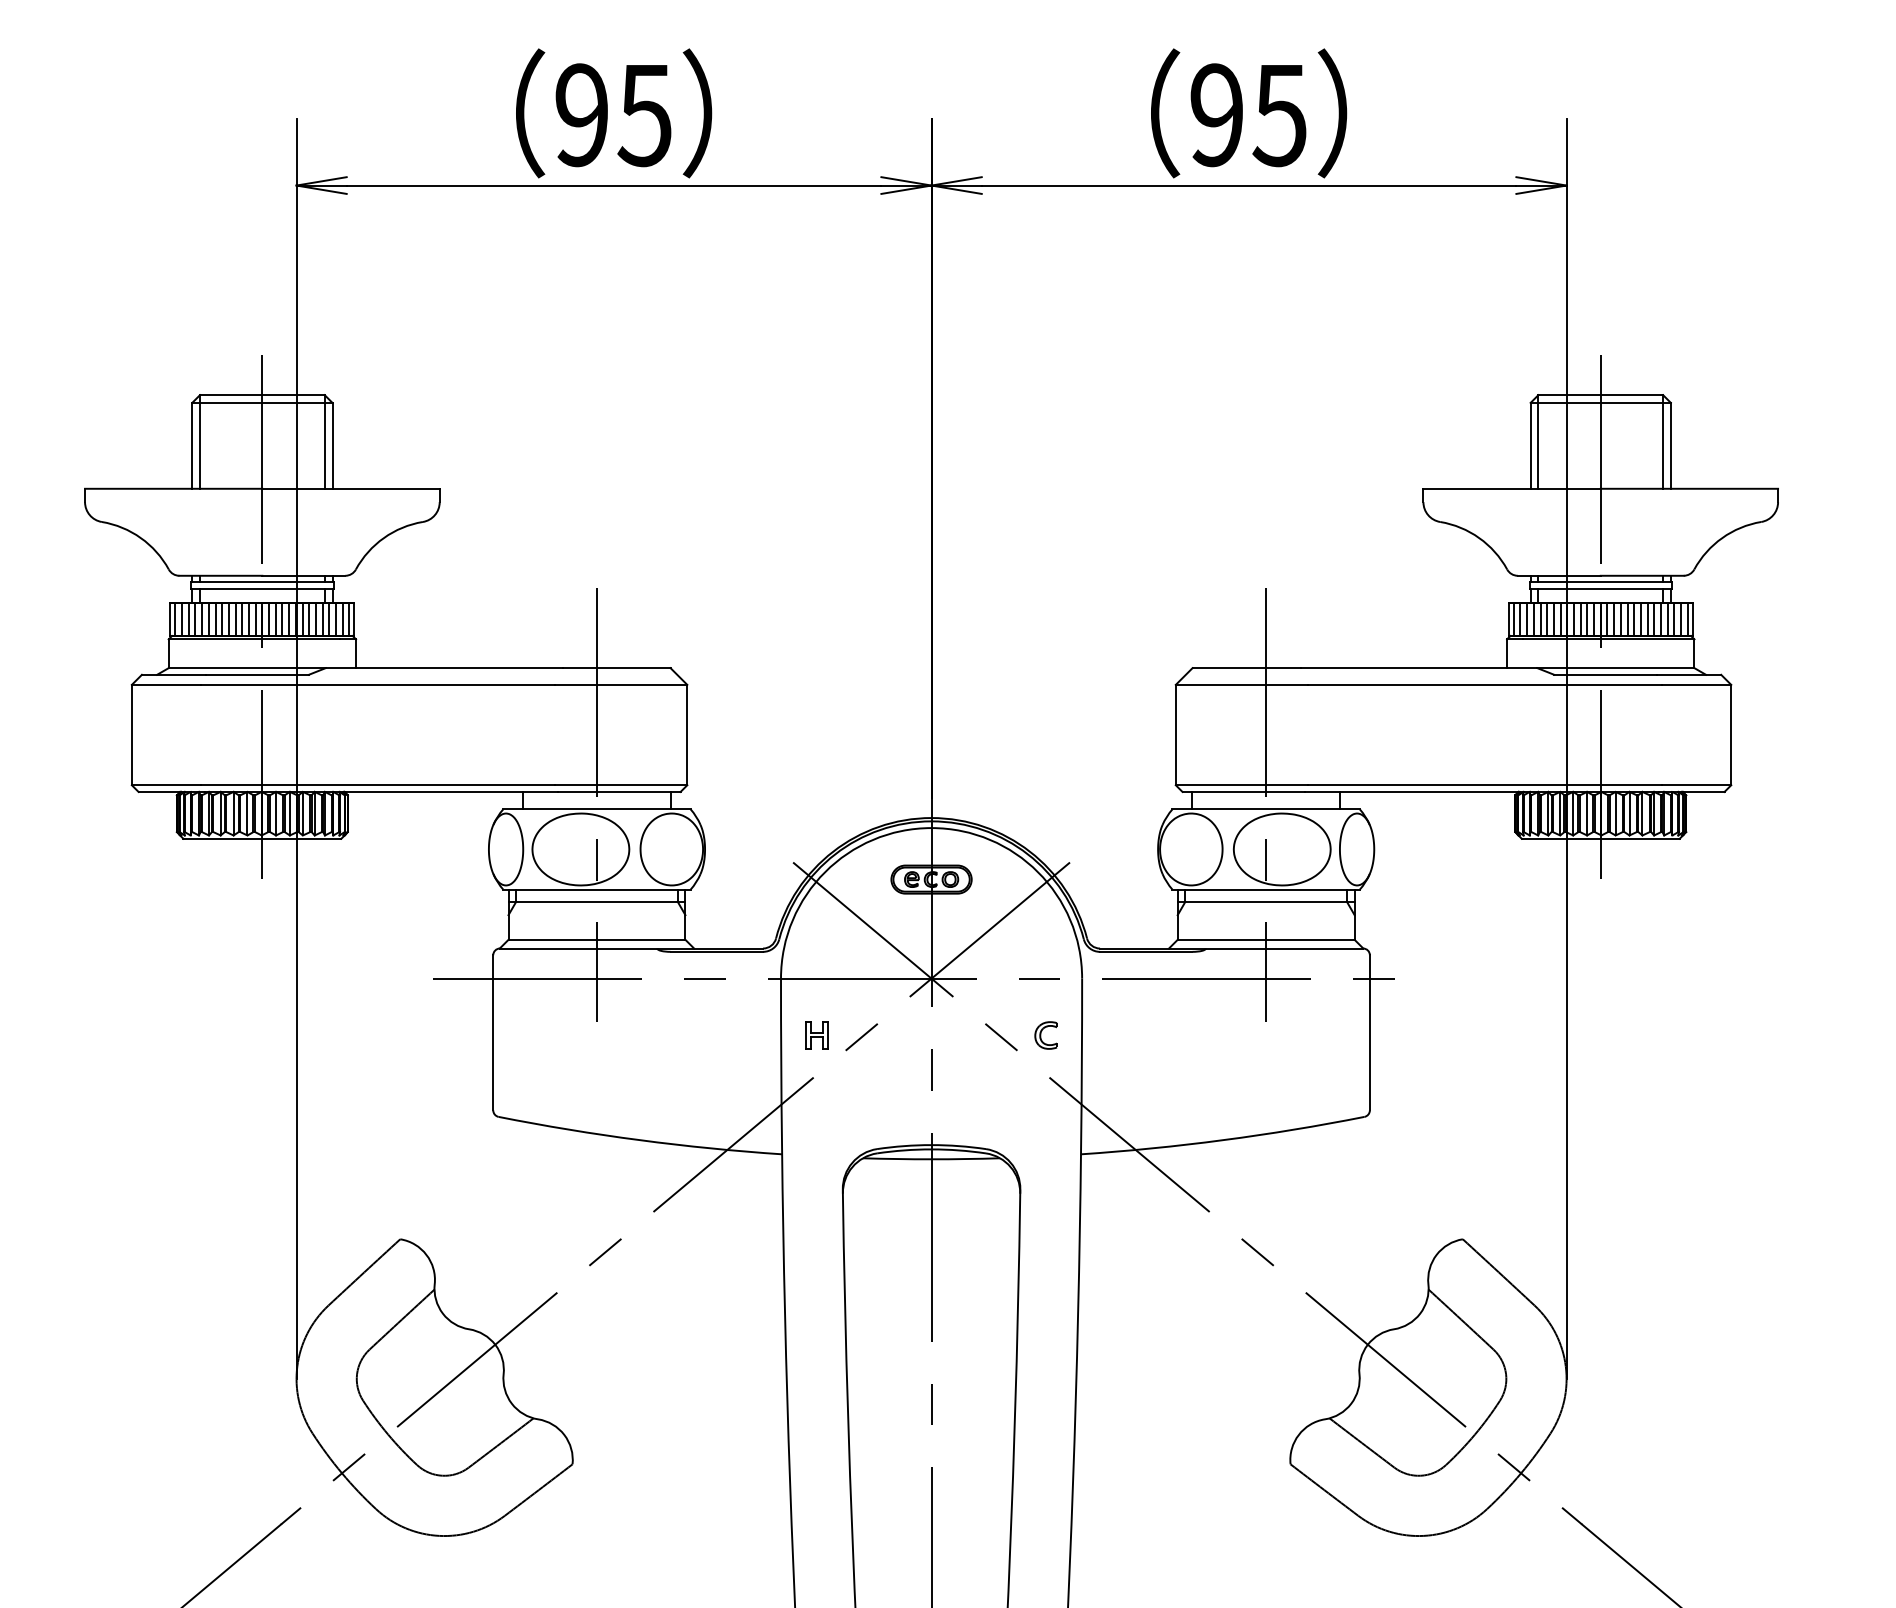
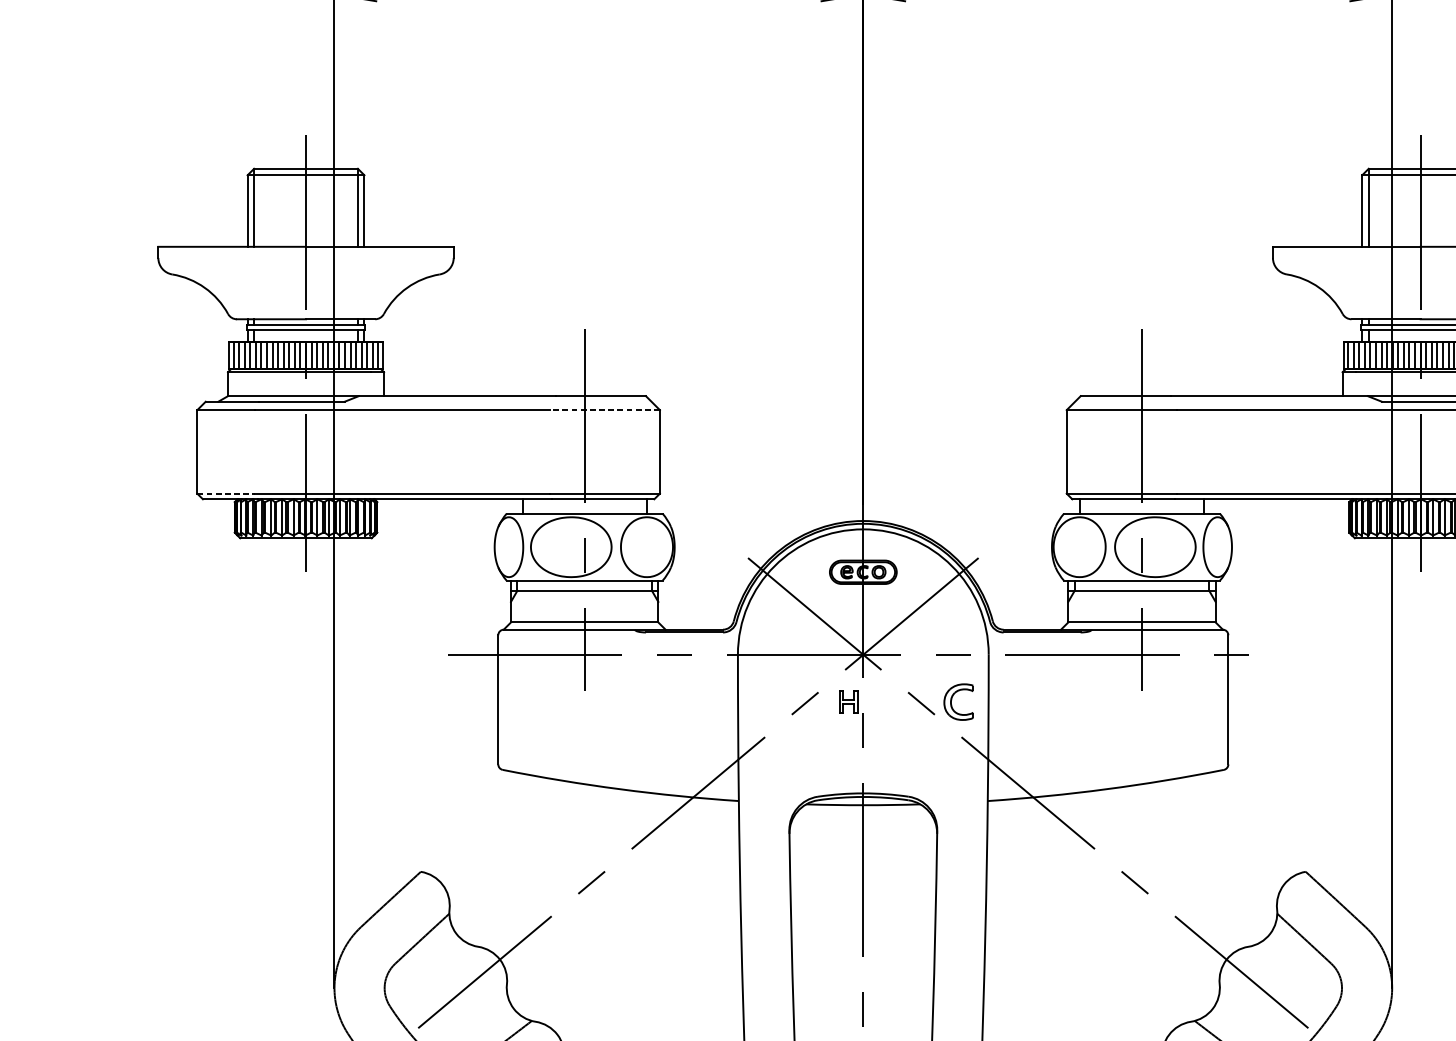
line: (620, 684) -> (604, 409), solid -> dashed
line: (166, 785) -> (226, 493), solid -> dashed
part: (816, 1035) -> (848, 702), moved
part: (1045, 1035) -> (958, 702), size x1.6

